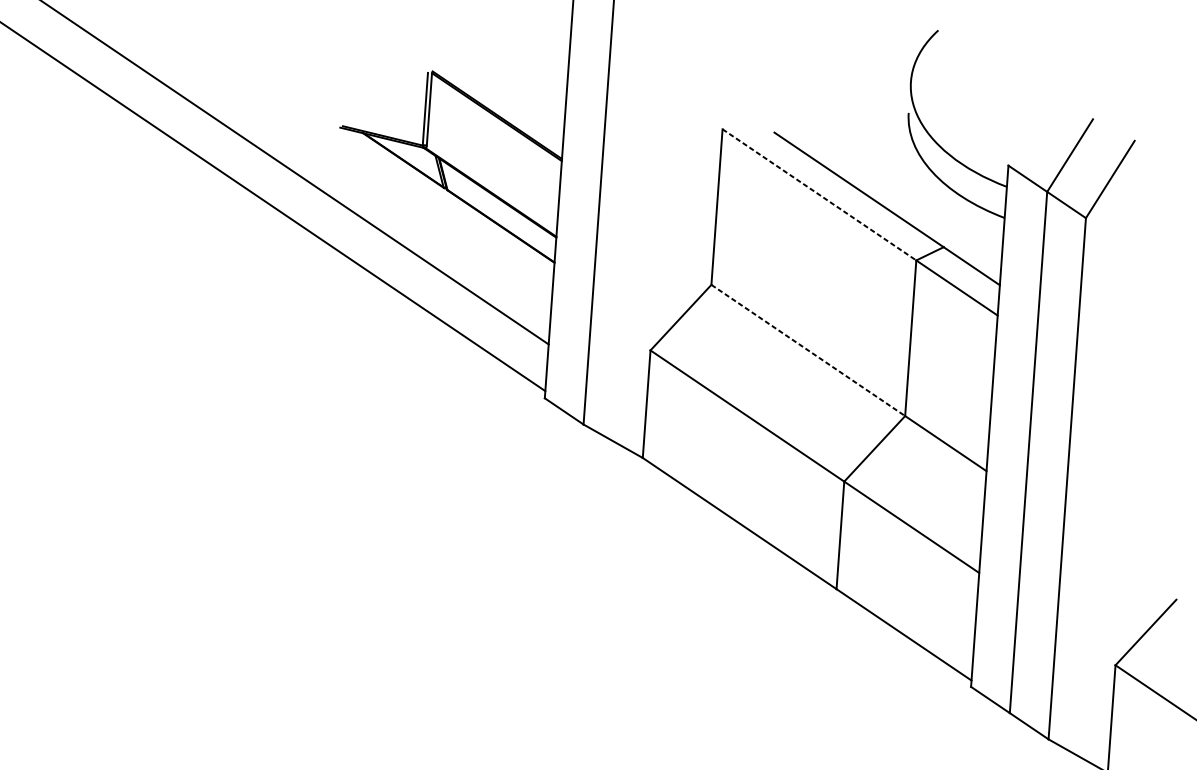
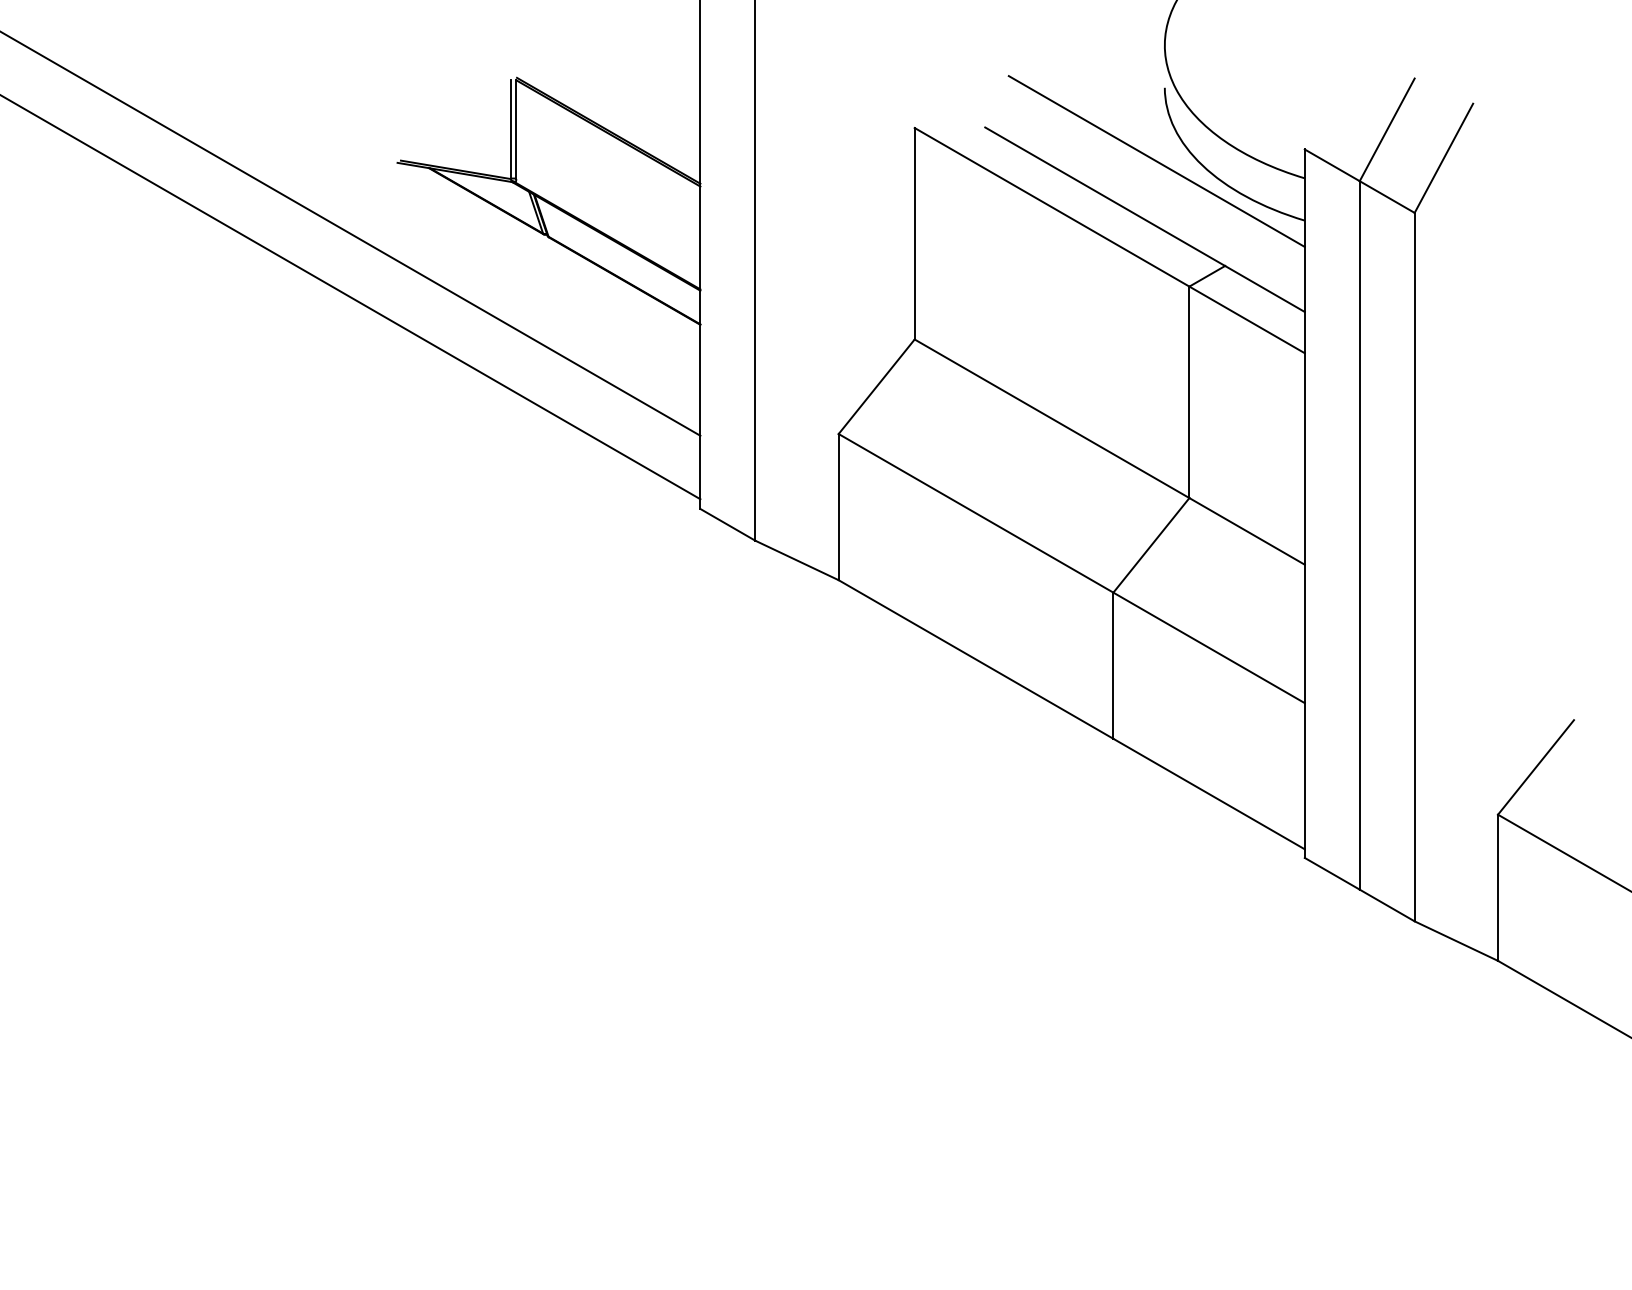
line: (898, 166) -> (1156, 161), added
line: (819, 195) -> (1052, 207), dashed -> solid
line: (808, 350) -> (1052, 418), dashed -> solid

